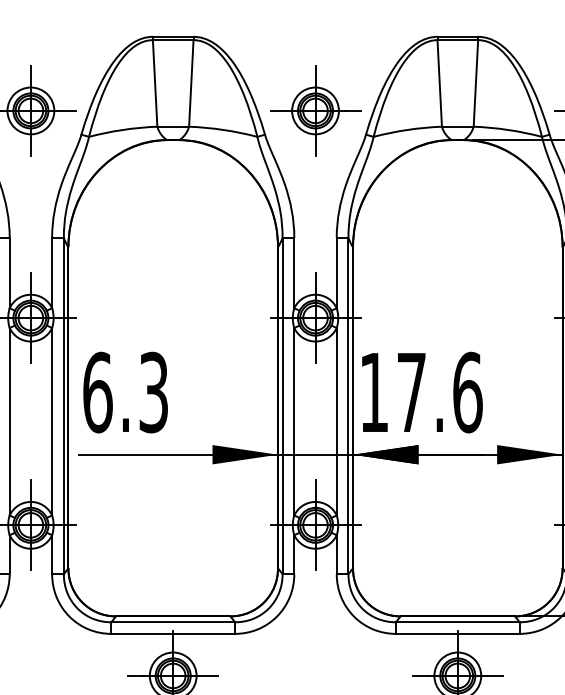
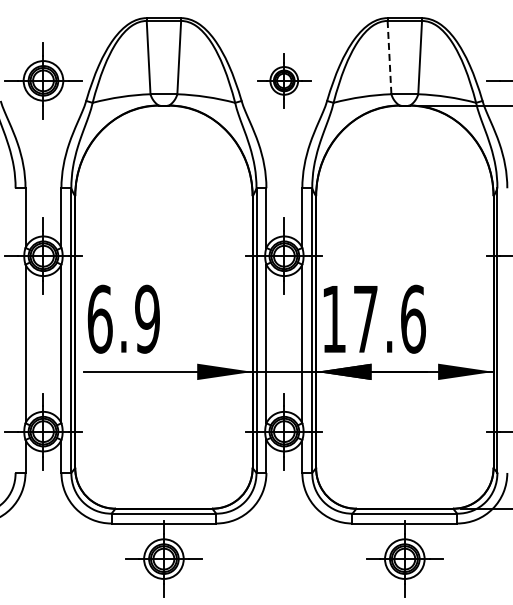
line: (439, 83) -> (389, 57), solid -> dashed
part: (314, 110) -> (283, 80), size x0.7
text: (153, 391) -> (147, 318), 6.3 -> 6.9

